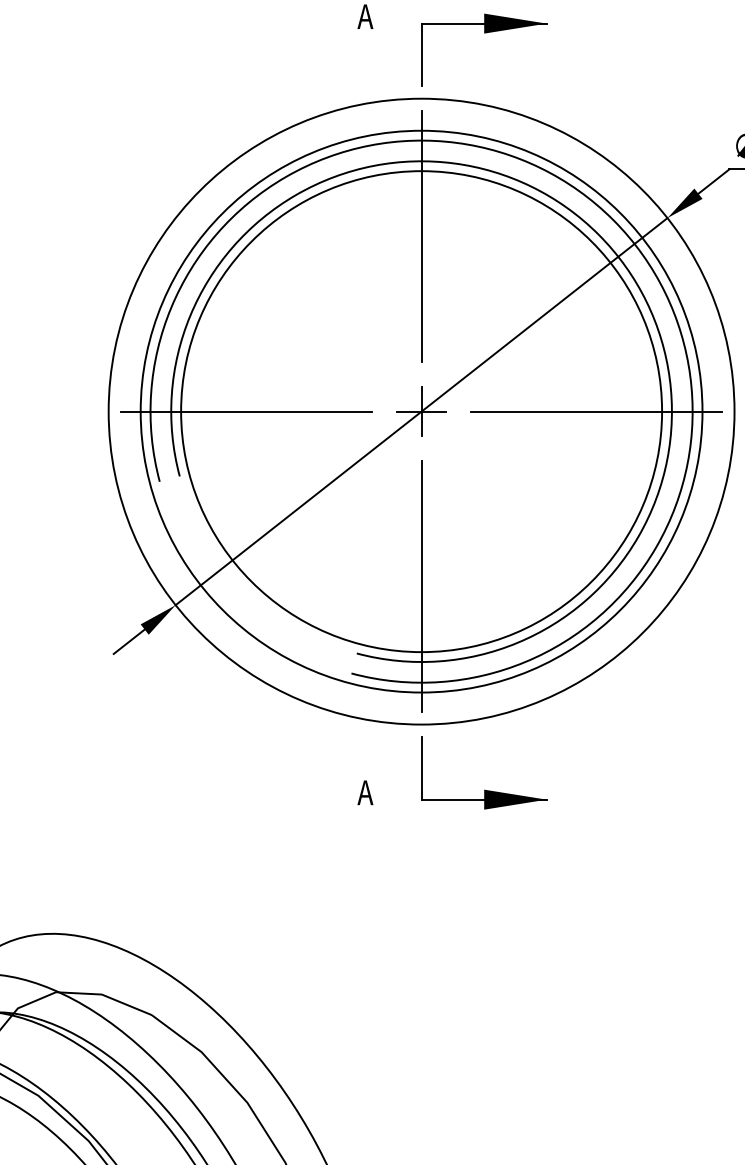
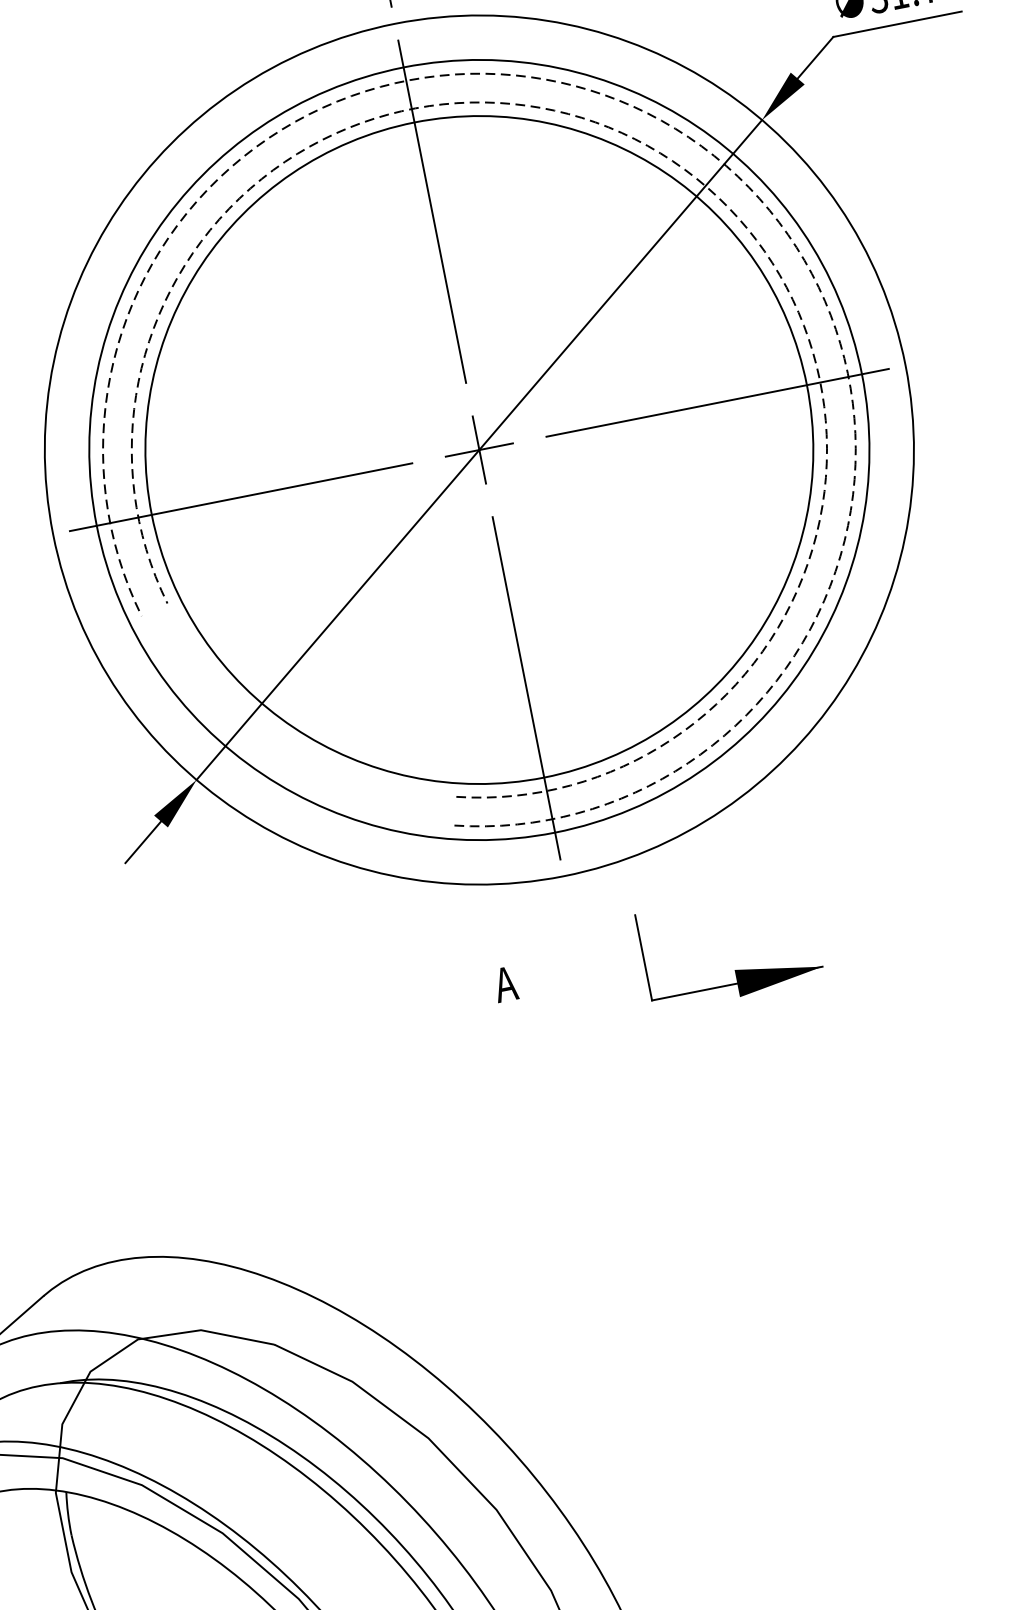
arc: (613, 220) -> (689, 137), solid -> dashed
arc: (598, 234) -> (672, 161), solid -> dashed
part: (484, 789) -> (734, 969), moved

